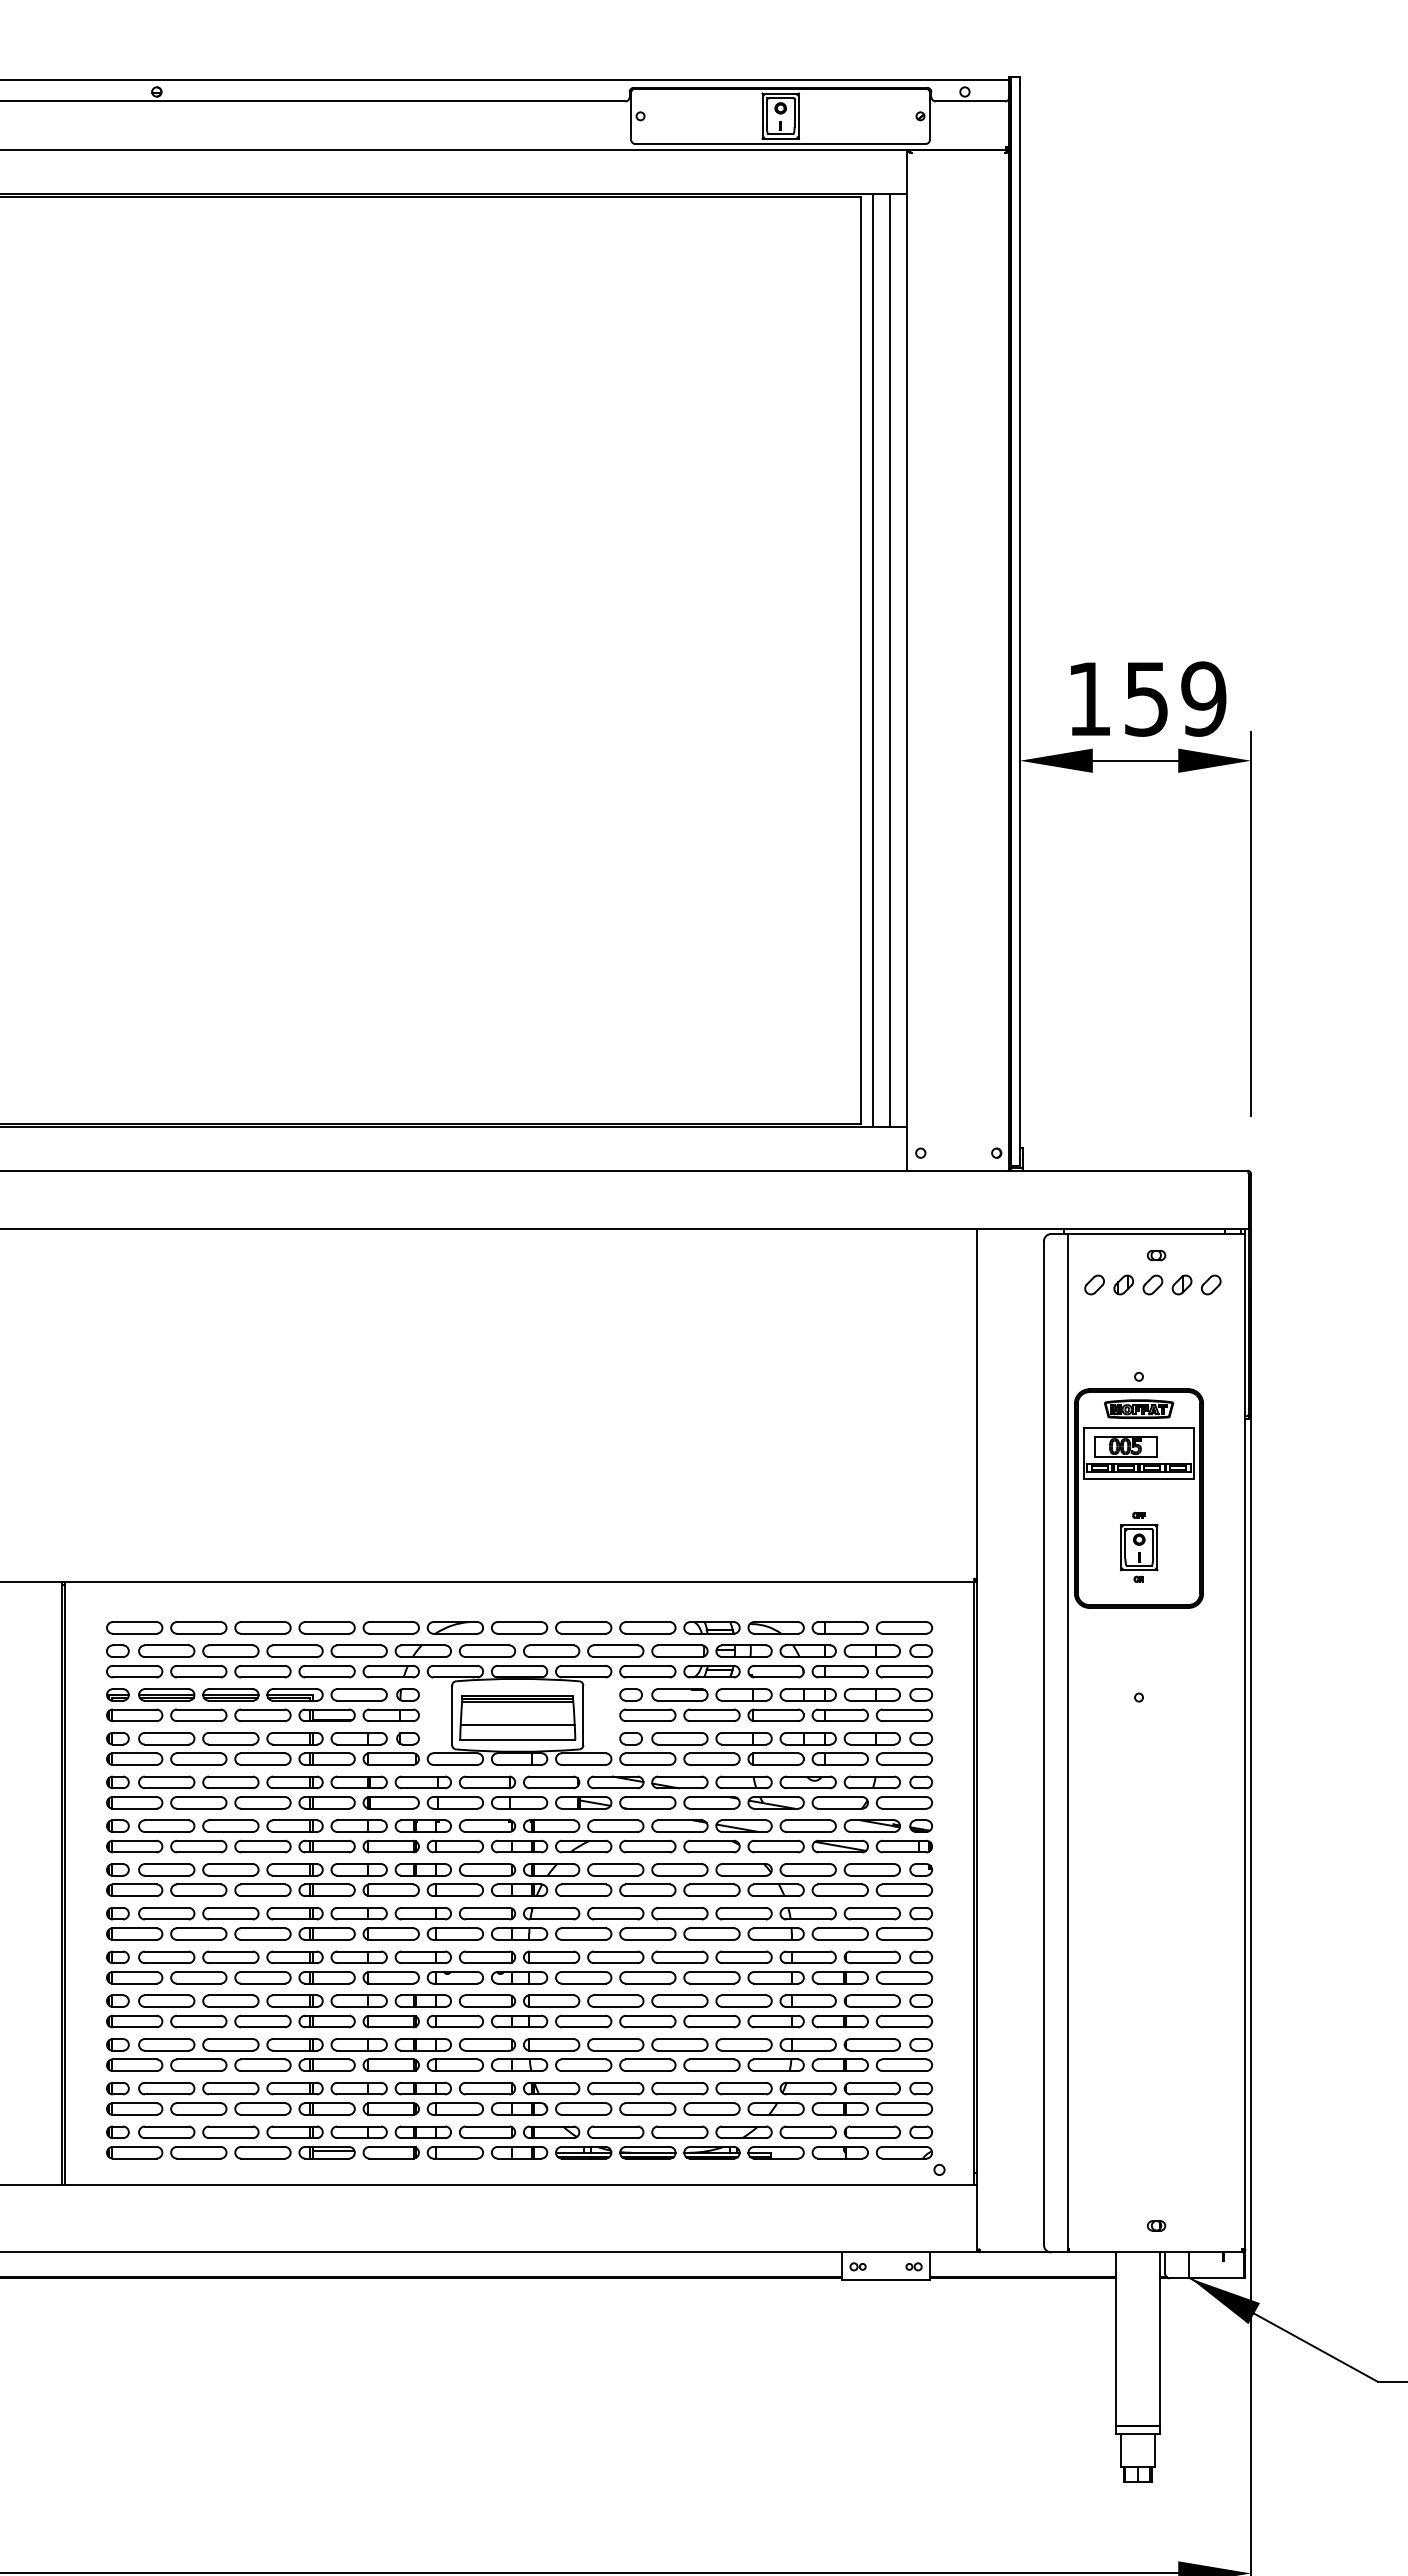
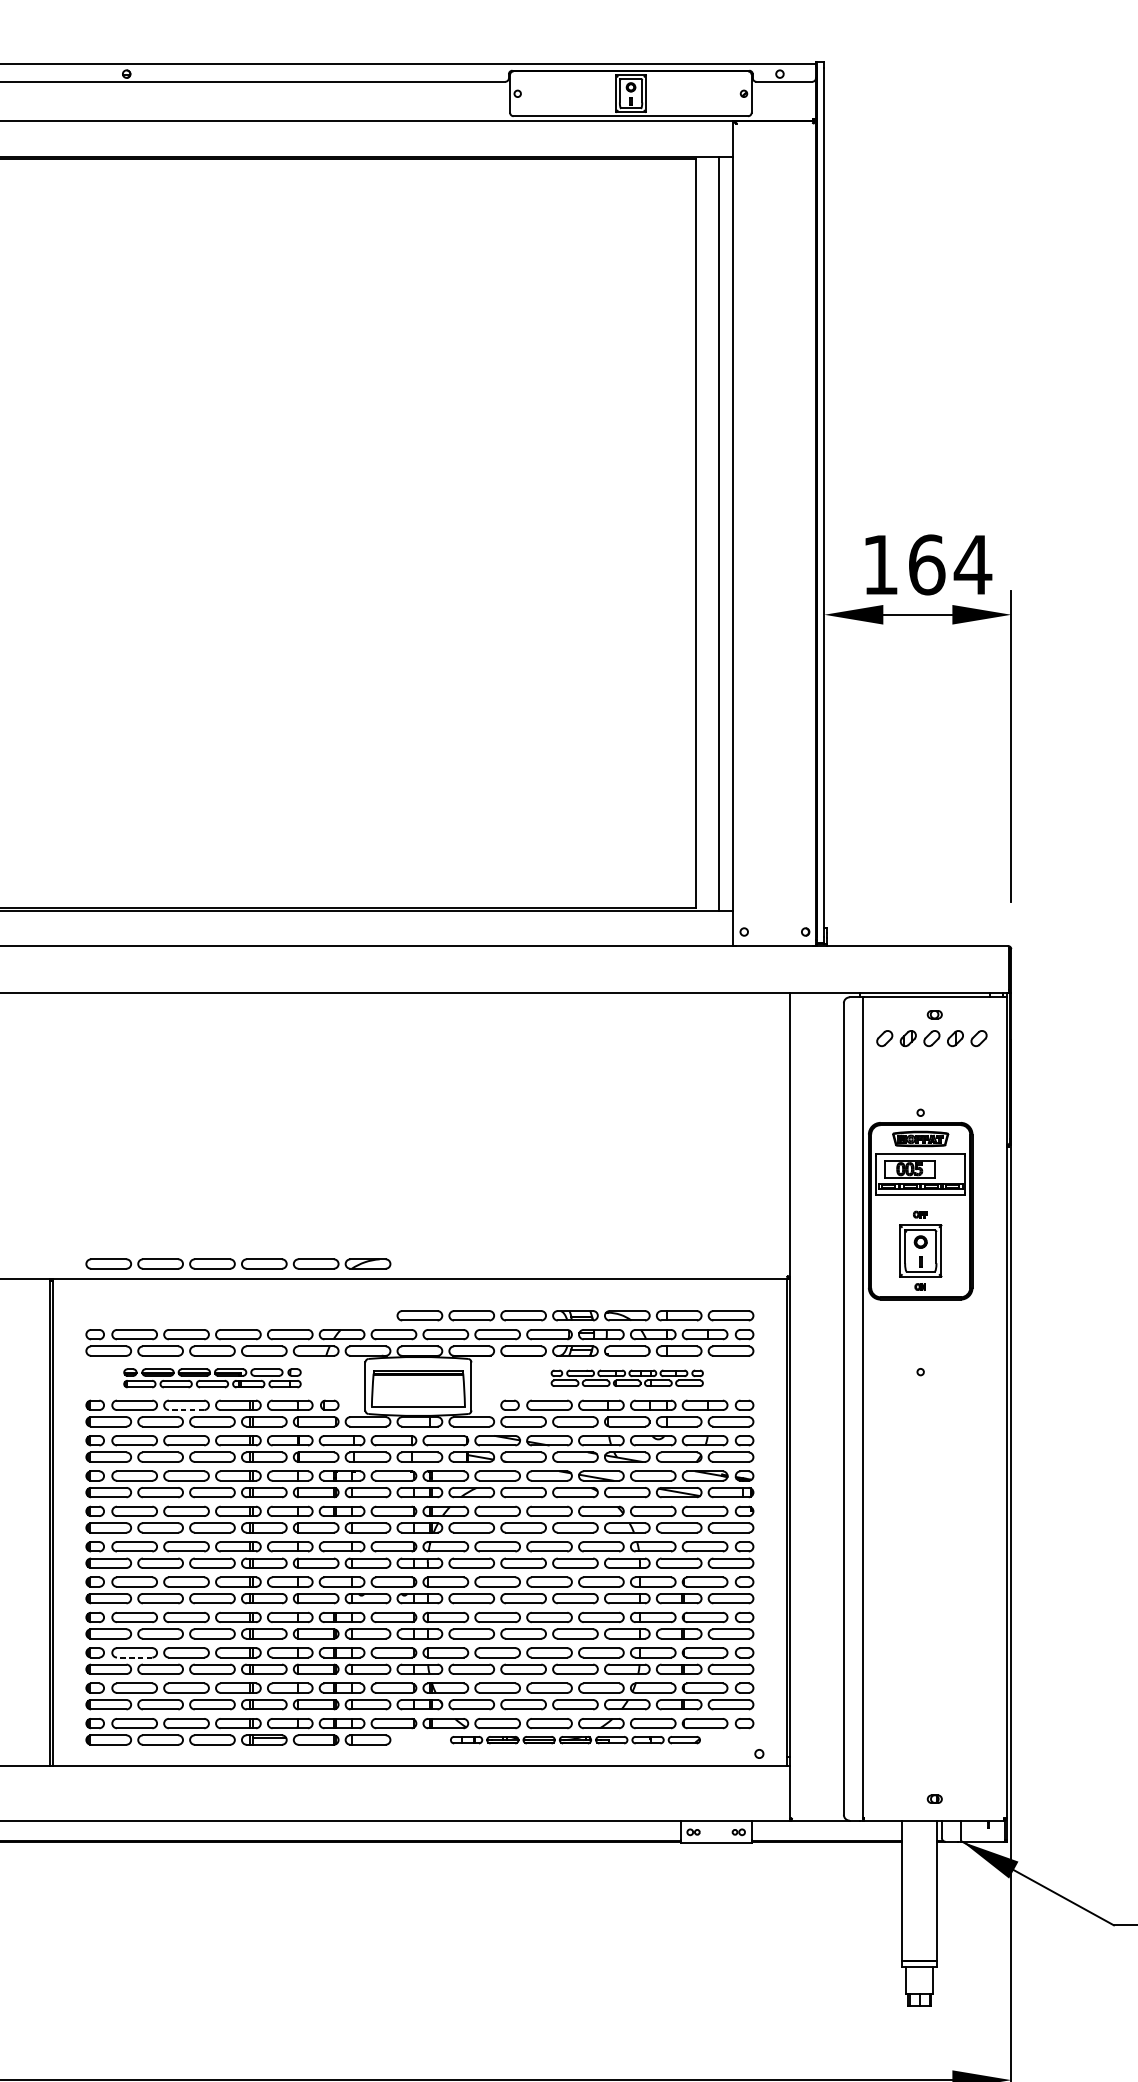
line: (873, 659) -> (706, 532), removed
text: (1175, 698) -> (950, 564), 159 -> 164
part: (1139, 1546) -> (921, 1249), size x1.4
part: (294, 1627) -> (237, 1263), moved
part: (262, 1705) -> (212, 1378), size x0.7
part: (775, 1705) -> (626, 1378), size x0.6
line: (517, 1725) -> (418, 1394), removed
line: (230, 1744) -> (186, 1410), solid -> dashed
line: (166, 2050) -> (134, 1657), solid -> dashed
part: (711, 2152) -> (575, 1739), size x0.7

